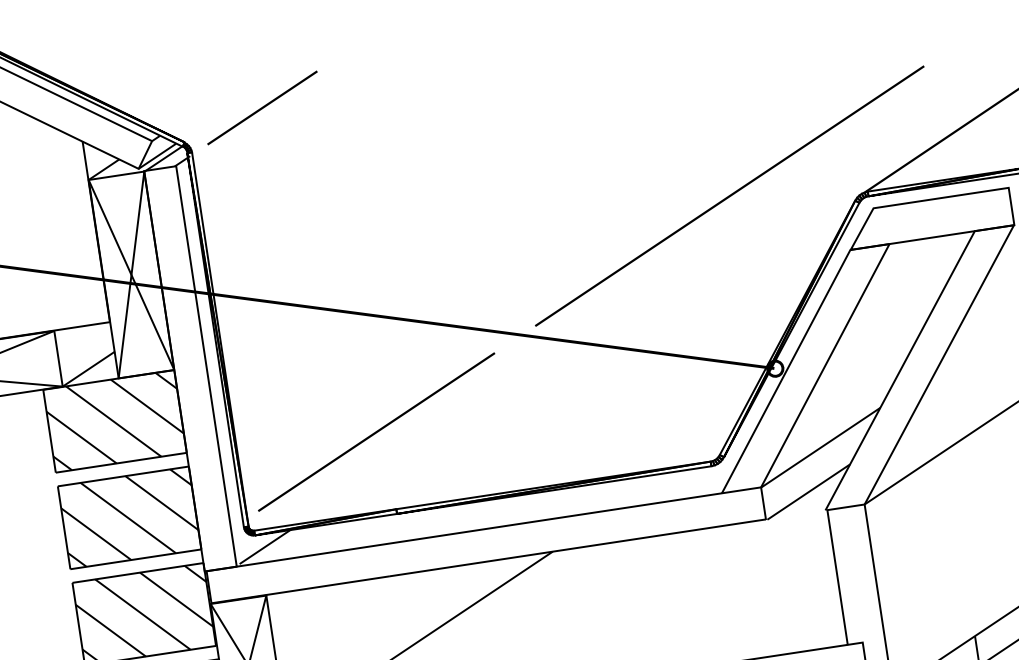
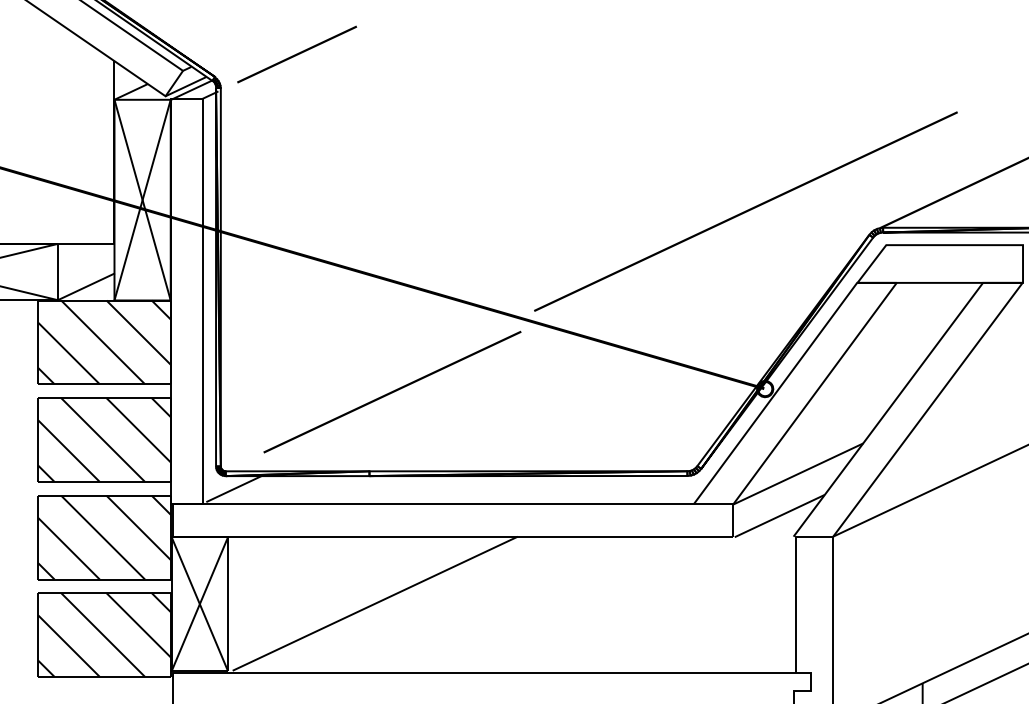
line: (376, 431) -> (392, 391), moved

